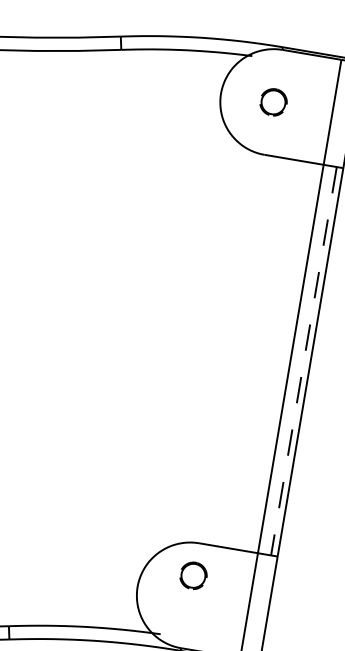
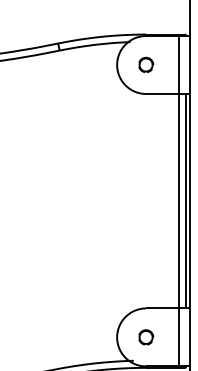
line: (303, 361) -> (185, 201), dashed -> solid
part: (194, 576) -> (146, 337), moved

